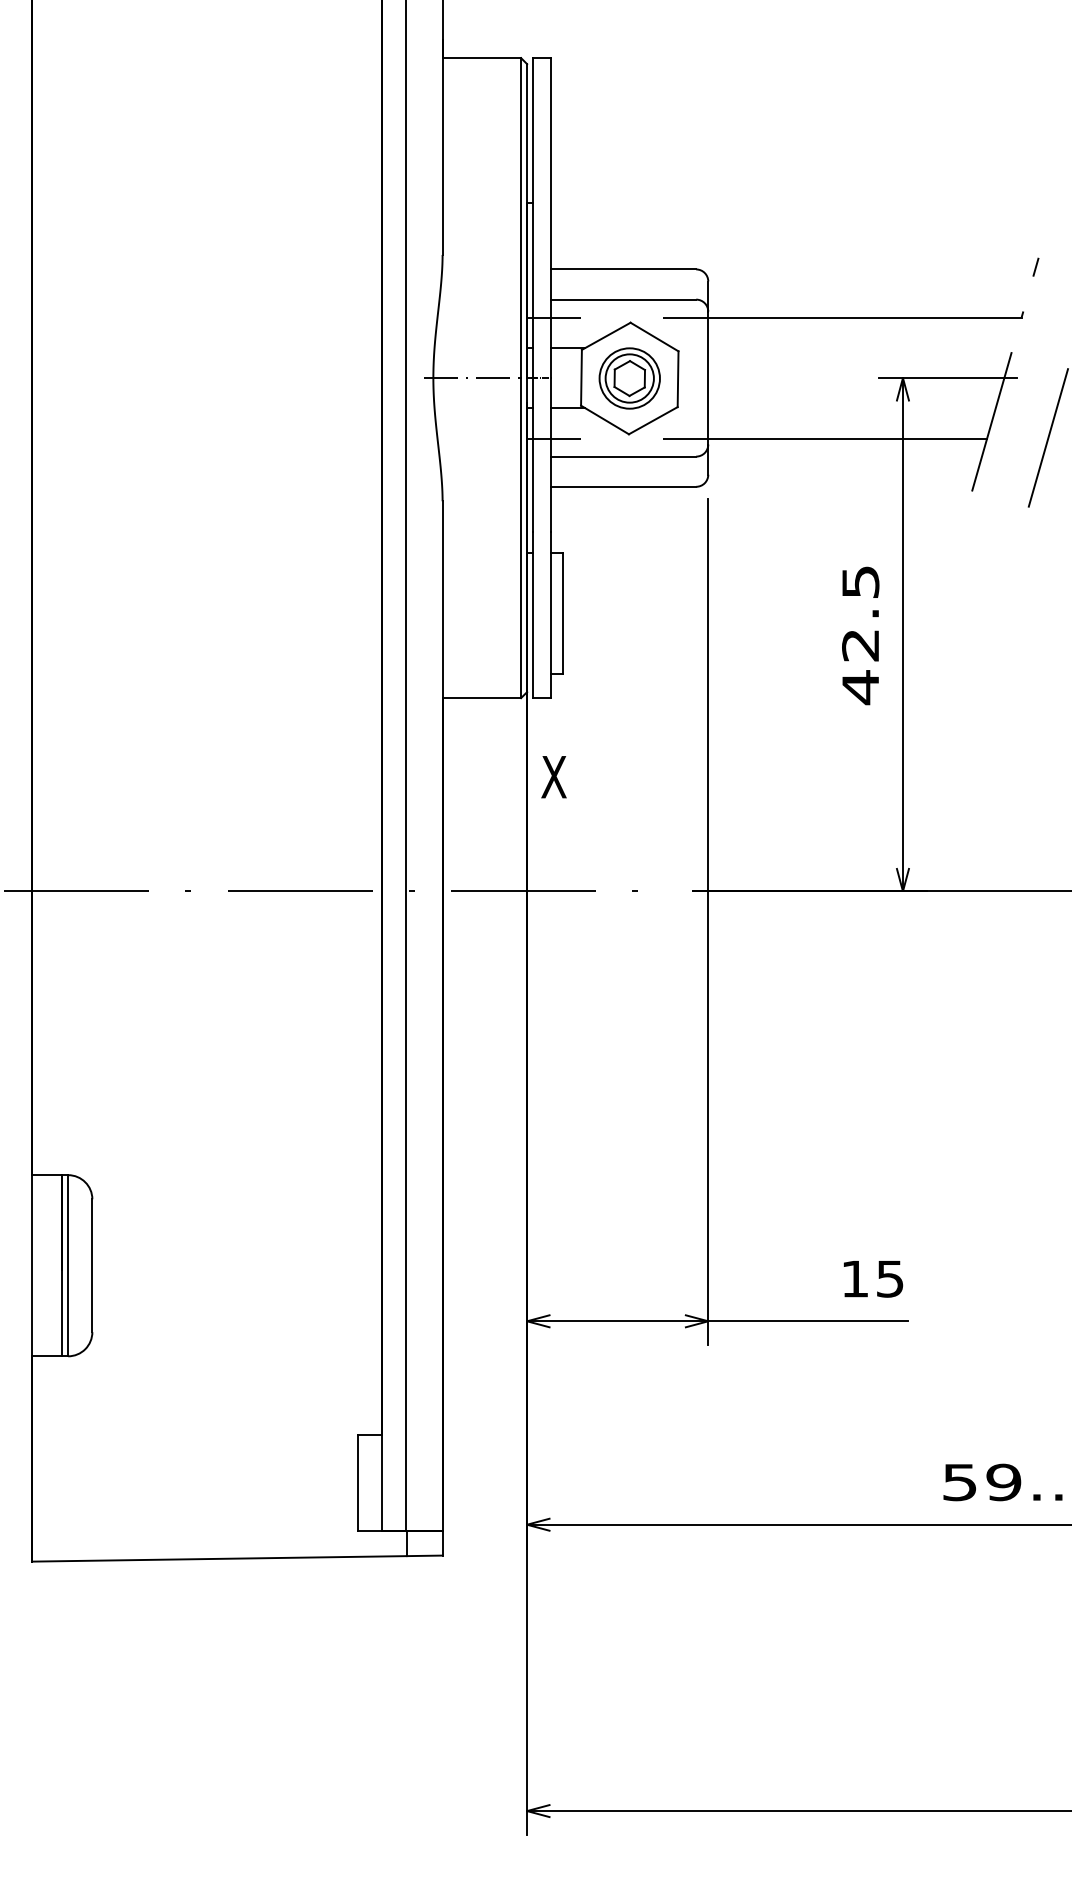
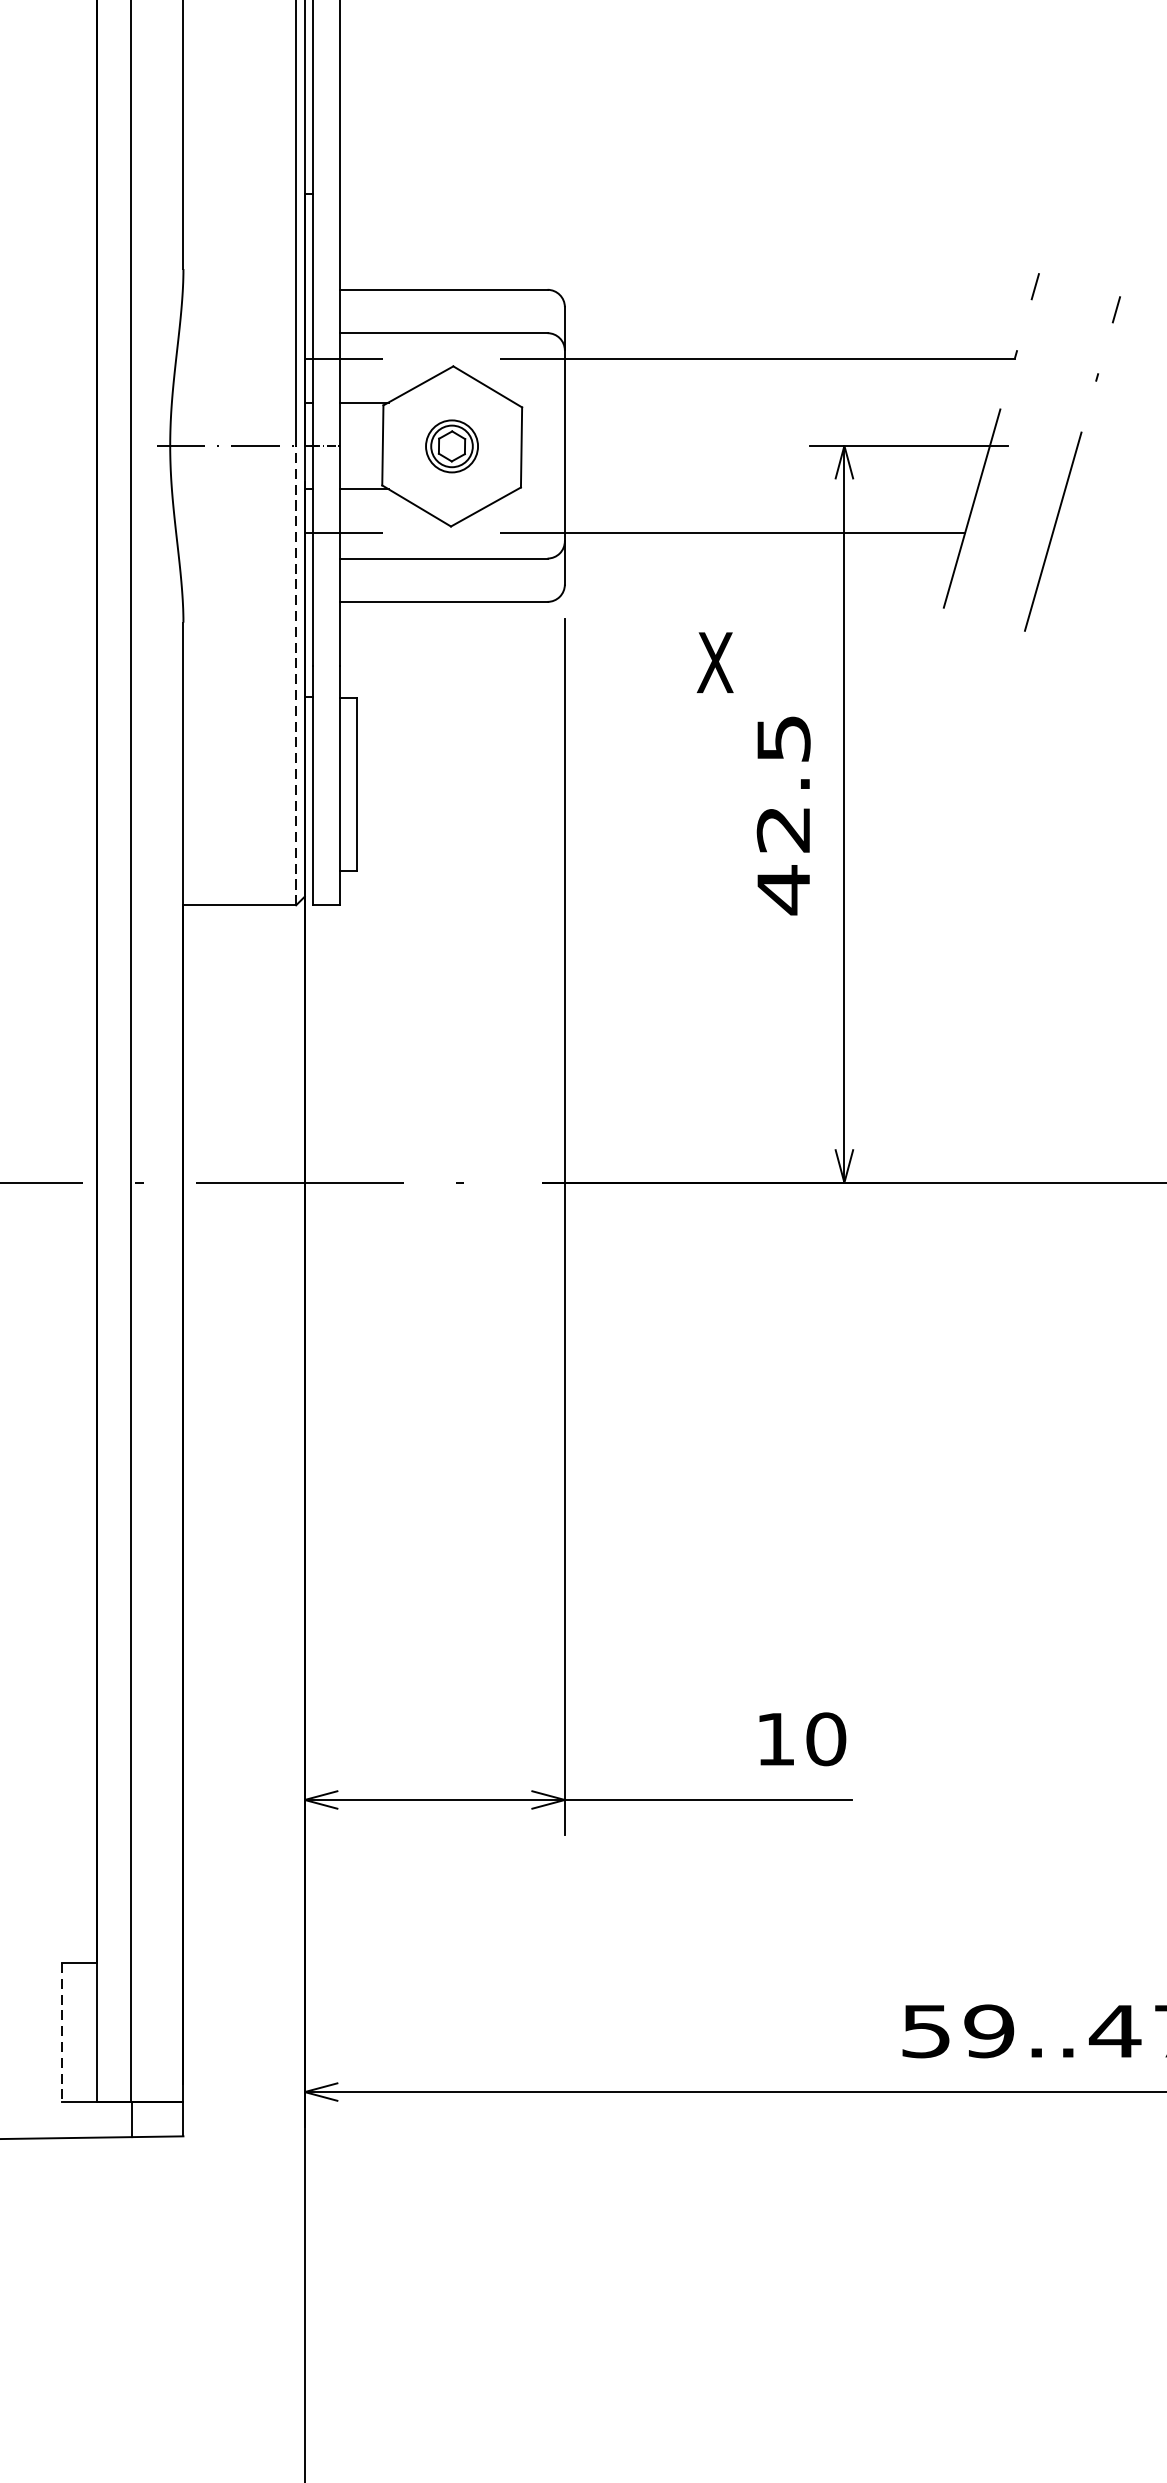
part: (629, 378) -> (451, 446), size x0.6
line: (521, 537) -> (296, 674), solid -> dashed
text: (553, 777) -> (714, 663), moved
text: (890, 1278) -> (826, 1738), 15 -> 10
line: (358, 1483) -> (62, 2032), solid -> dashed

